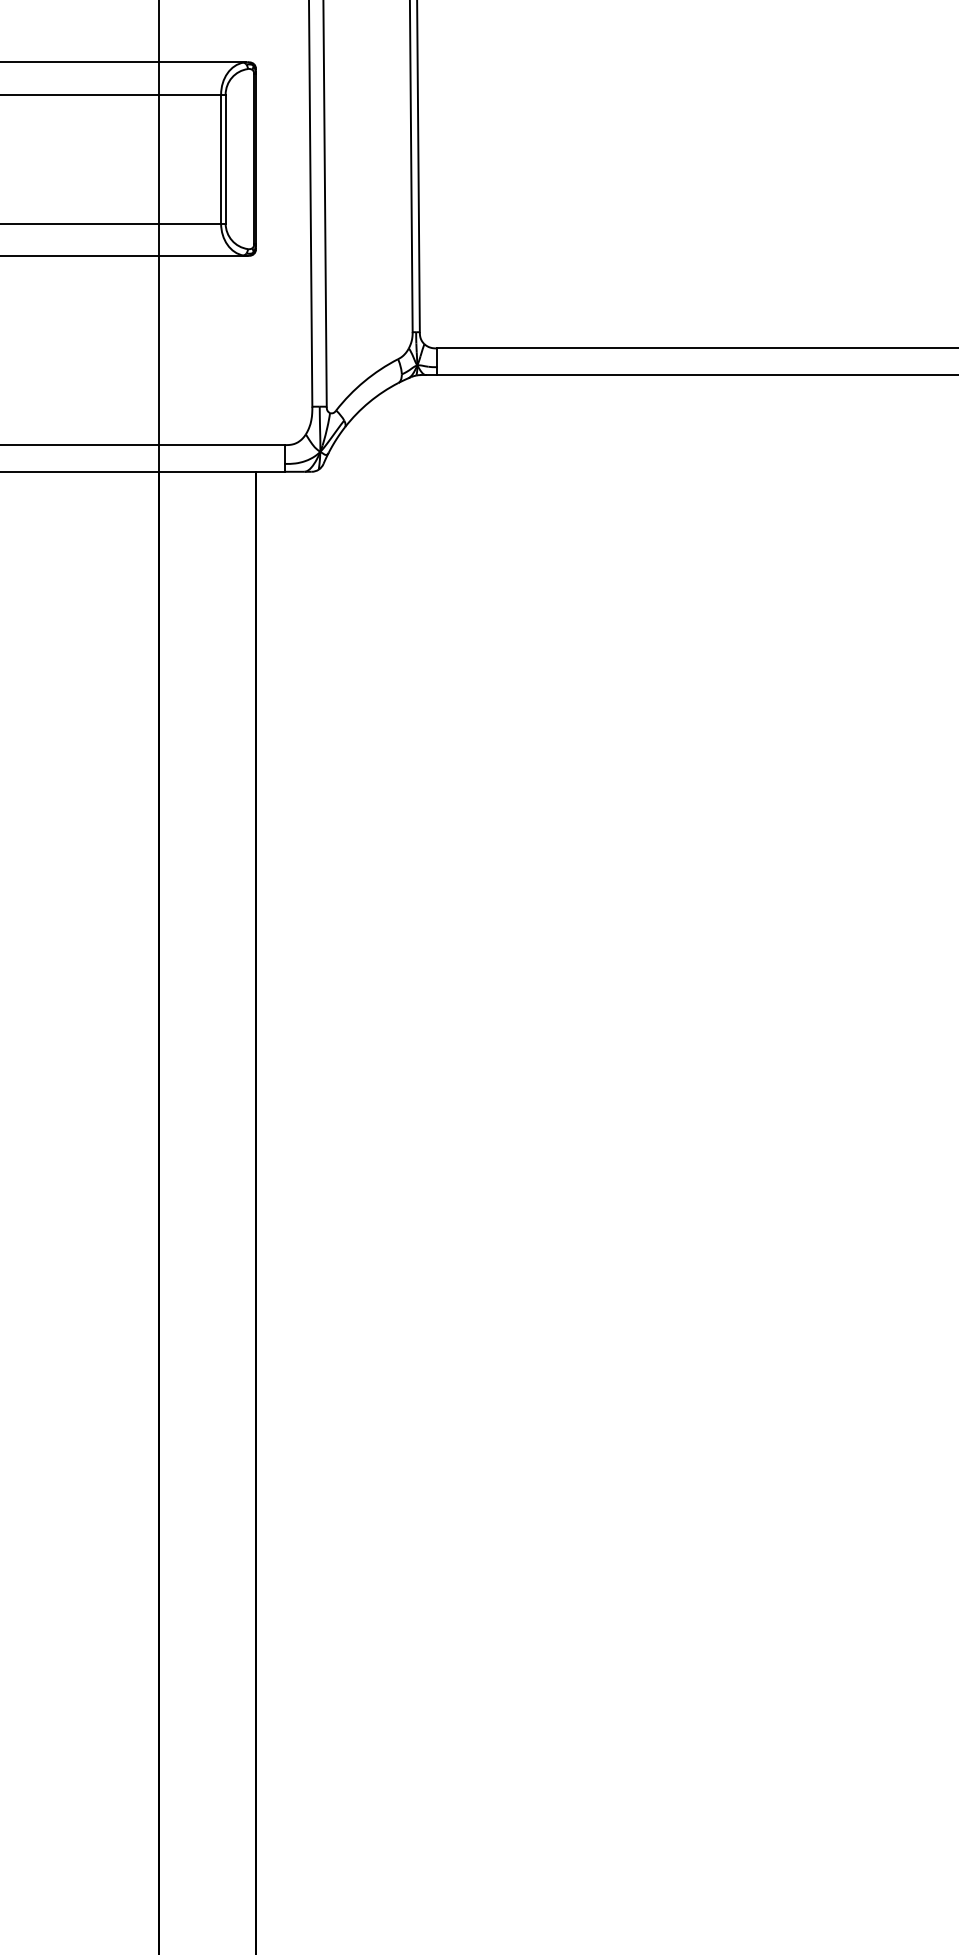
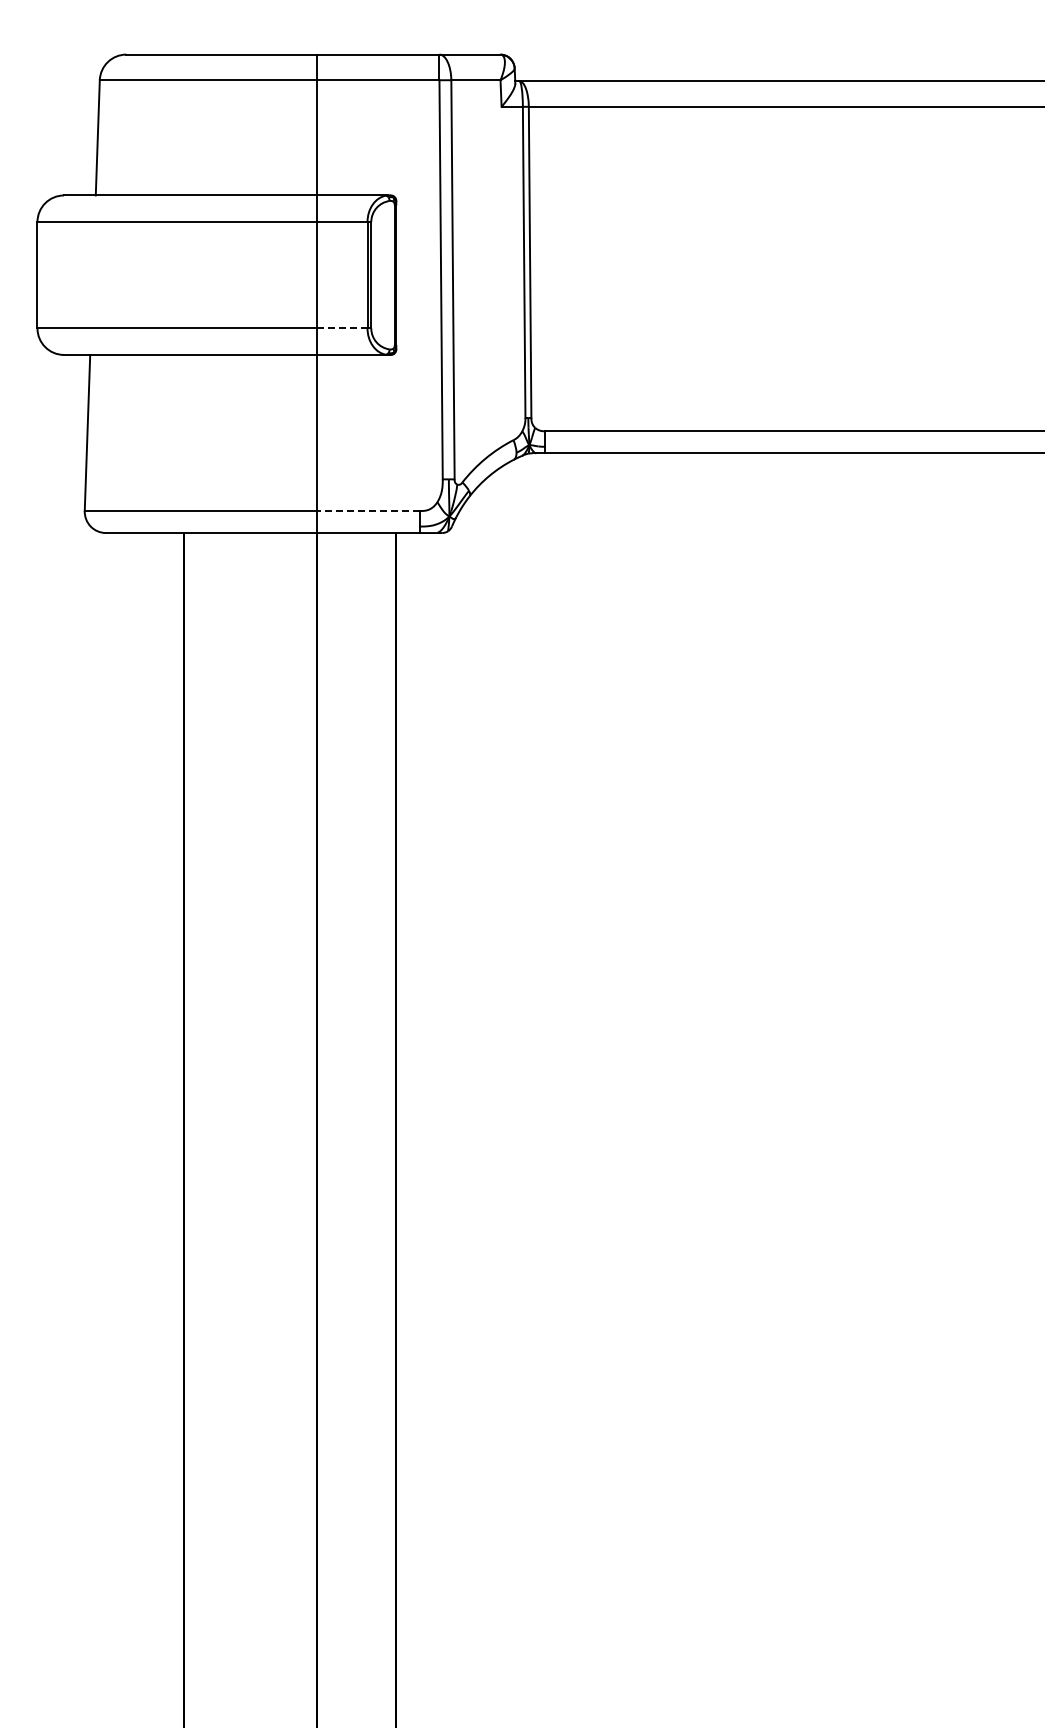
line: (189, 223) -> (341, 328), solid -> dashed
line: (222, 445) -> (368, 511), solid -> dashed

